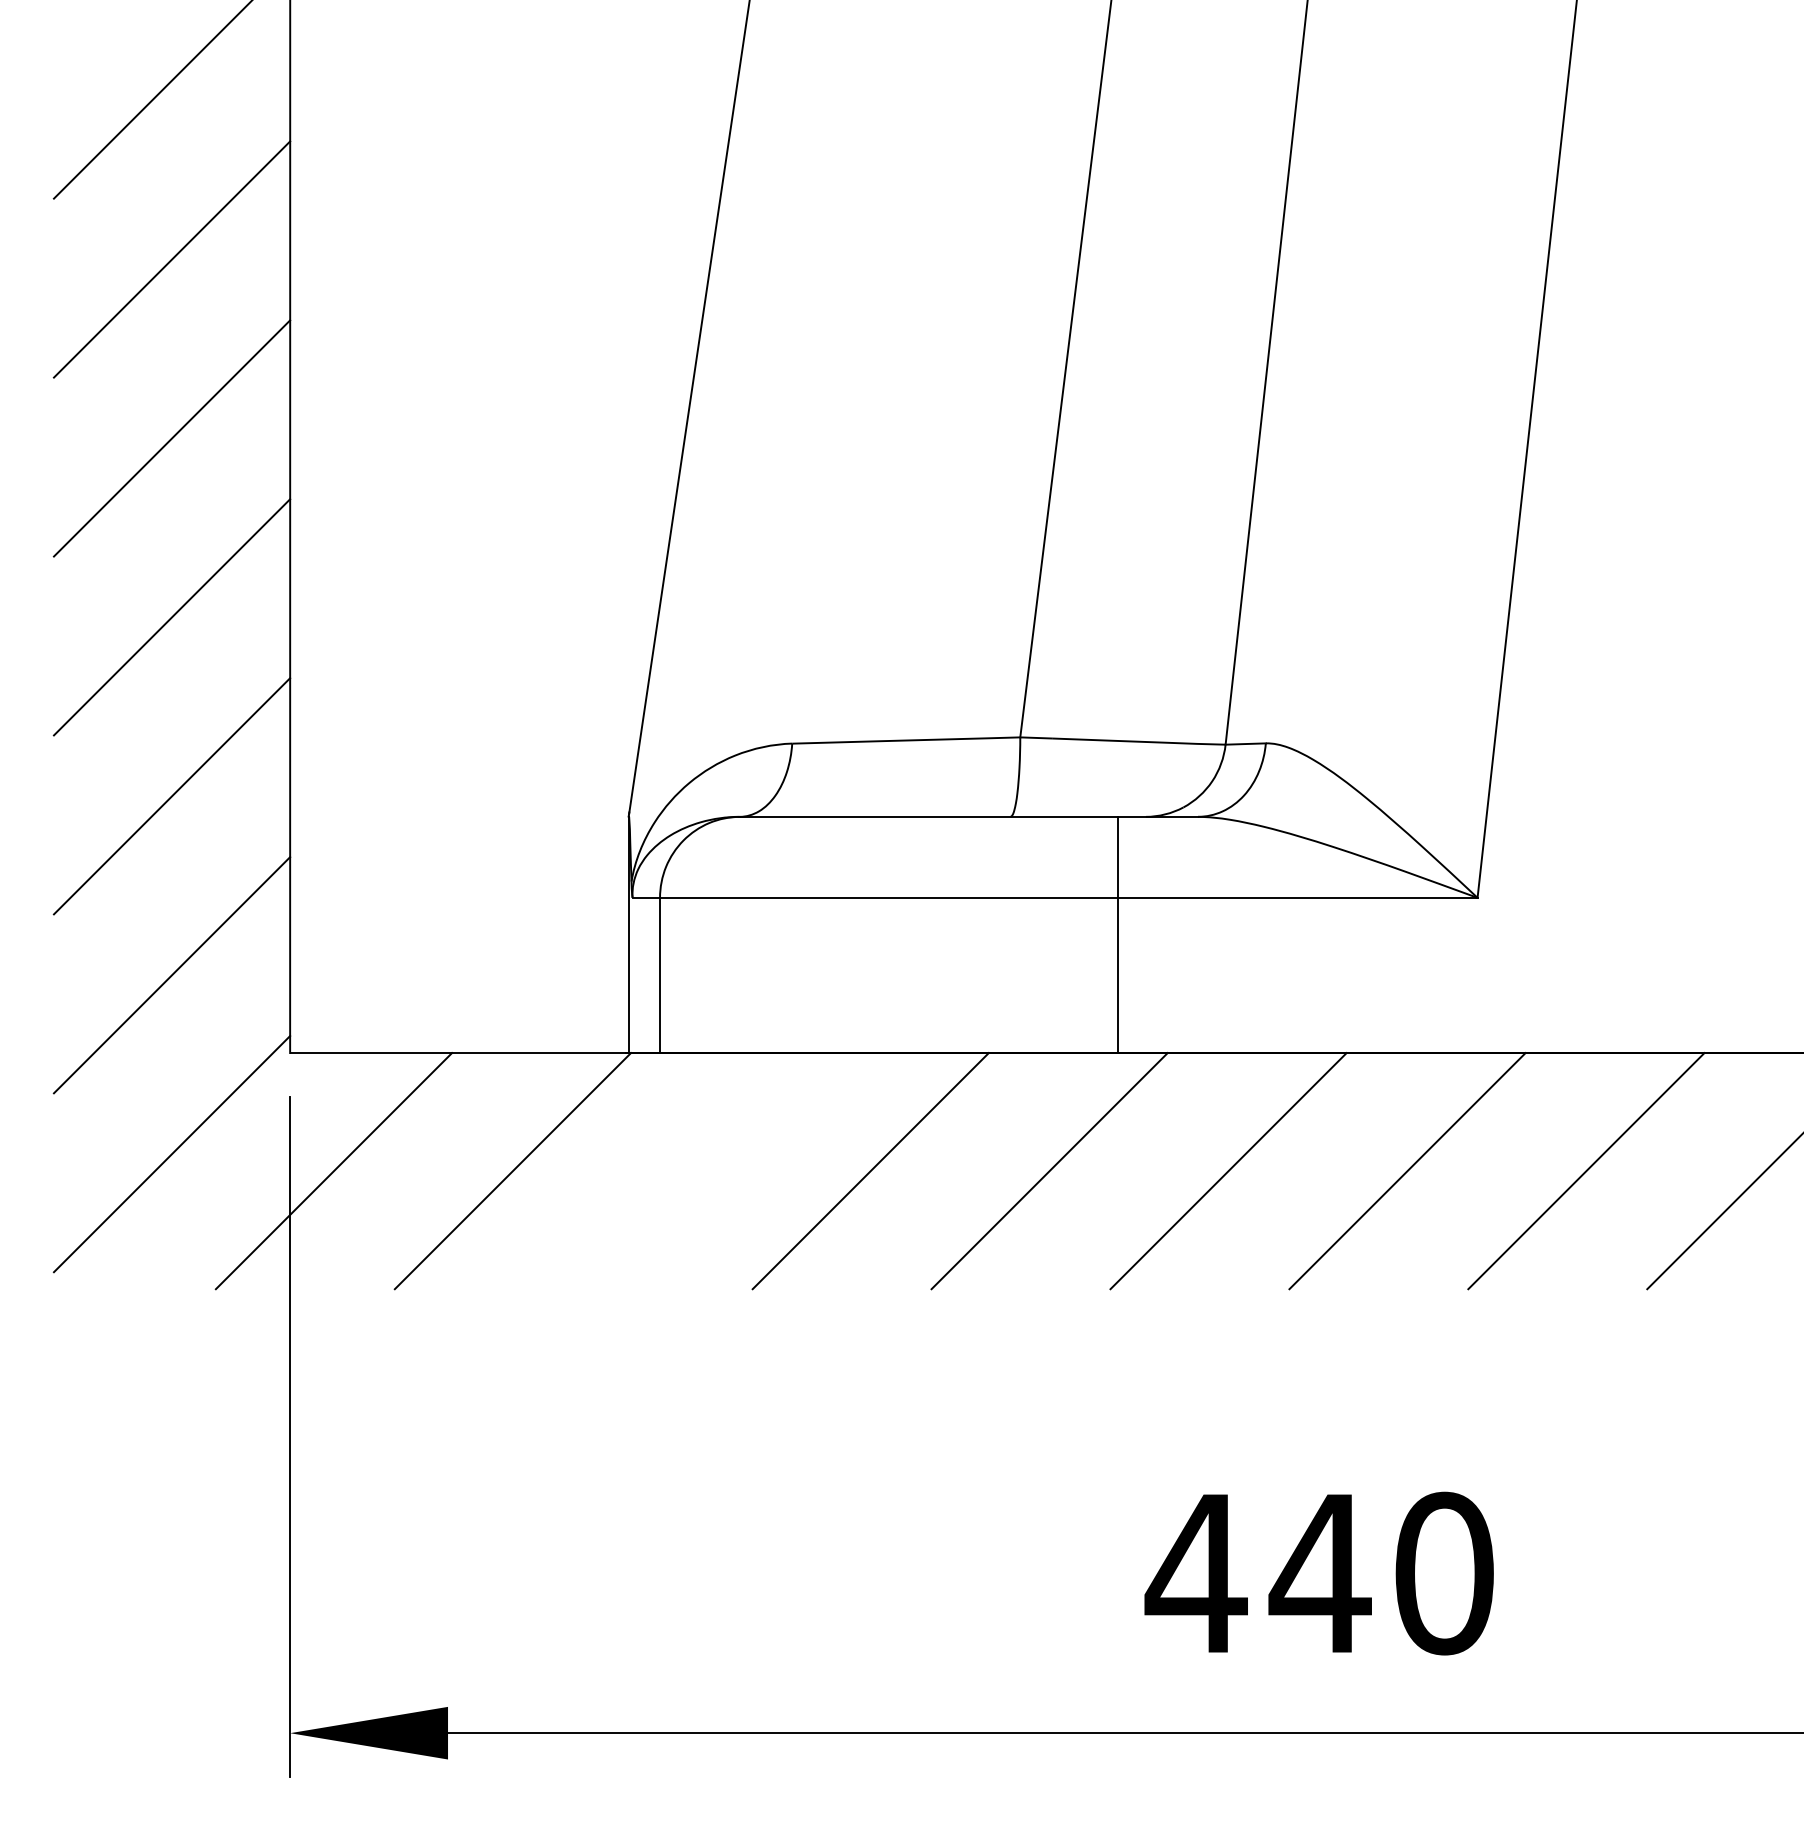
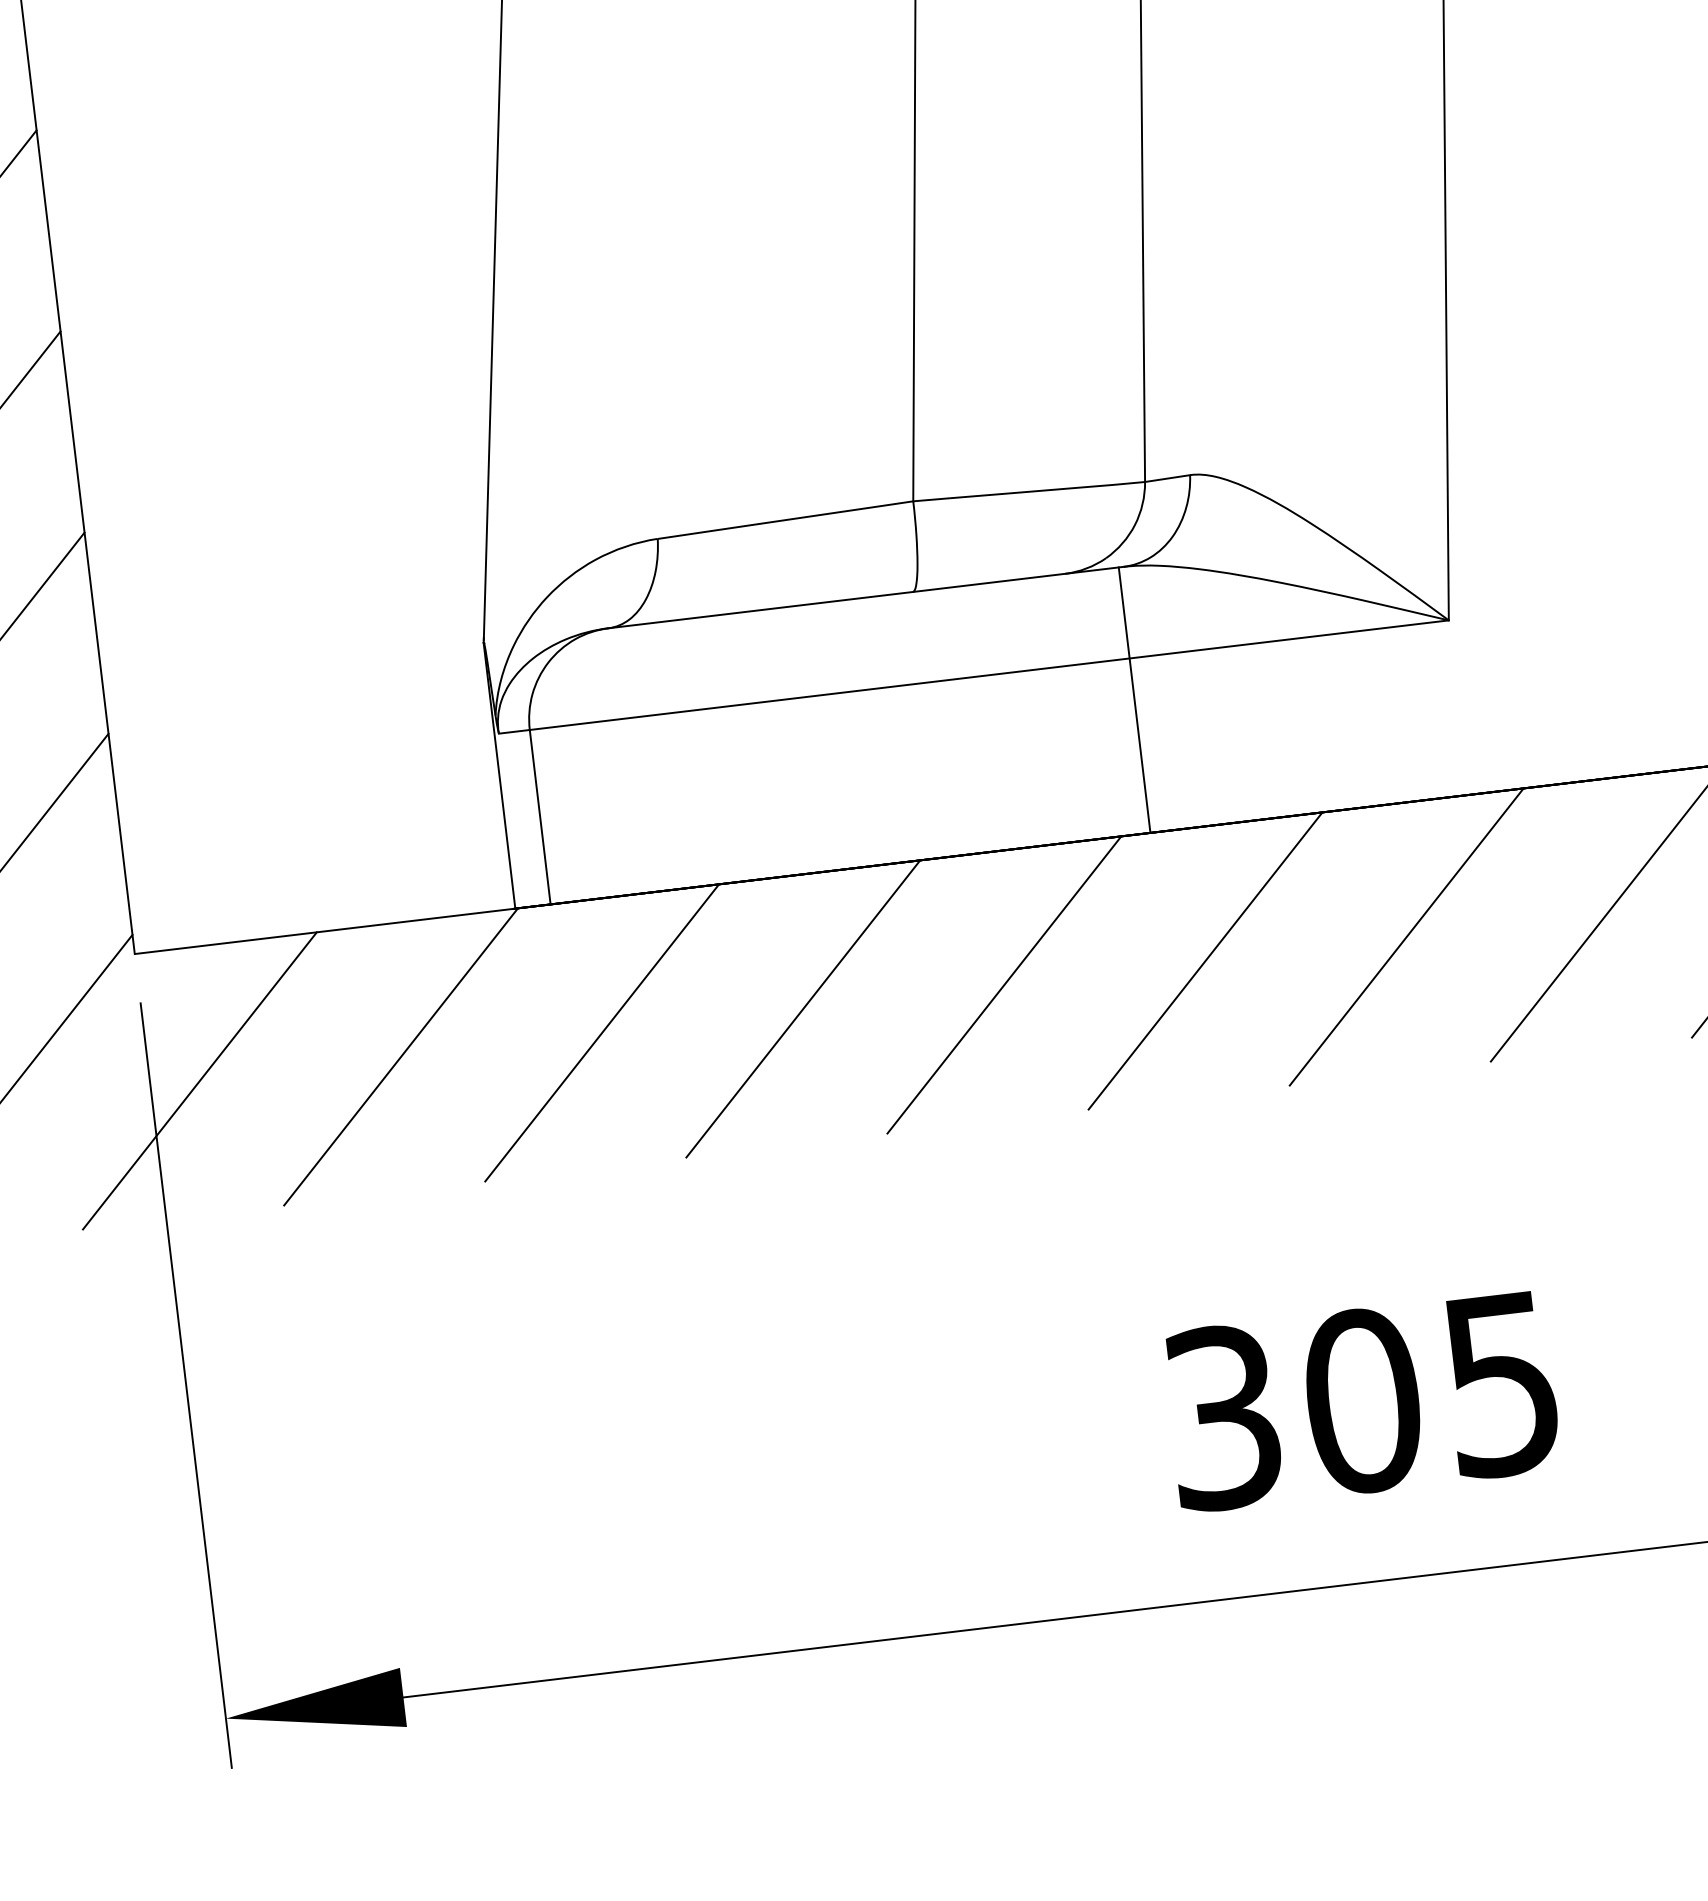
line: (1117, 934) -> (1134, 699), moved
line: (691, 1171) -> (601, 1033), added
text: (1318, 1573) -> (1360, 1401), 440 -> 305

